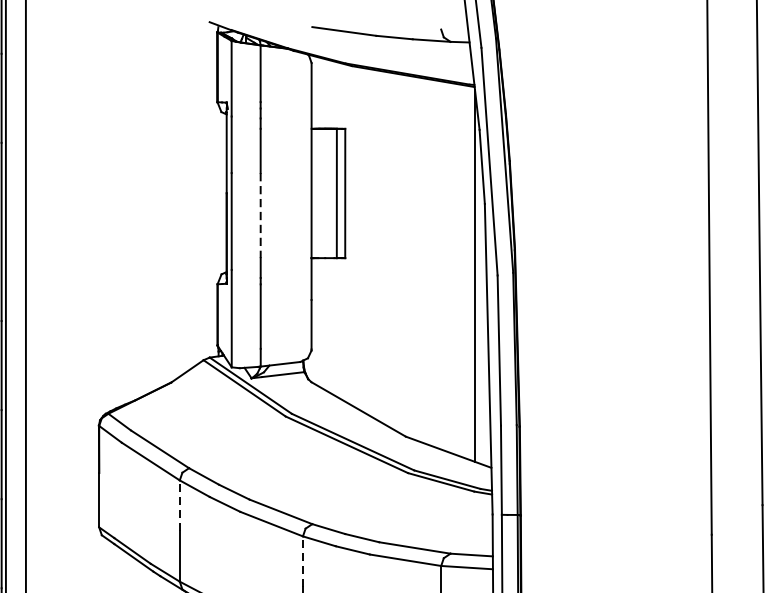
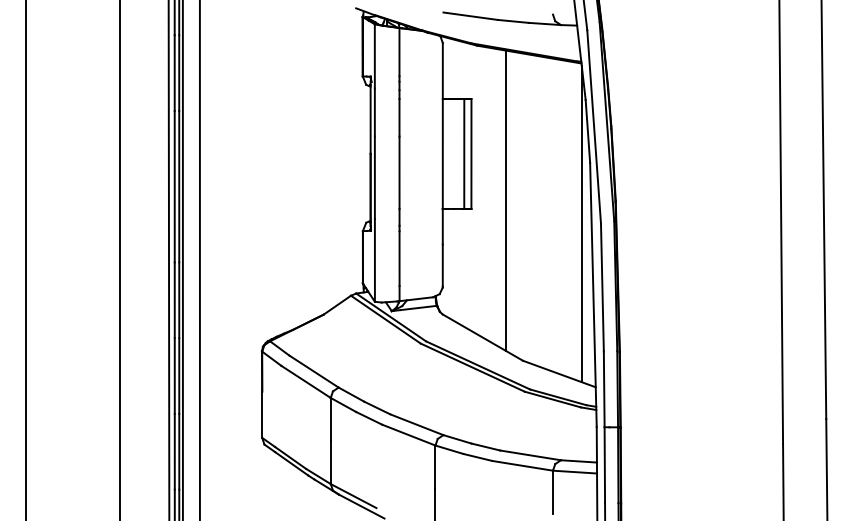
line: (260, 216) -> (399, 173), dashed -> solid
line: (386, 248) -> (506, 200), added
line: (179, 505) -> (330, 419), dashed -> solid
line: (302, 561) -> (435, 466), dashed -> solid

